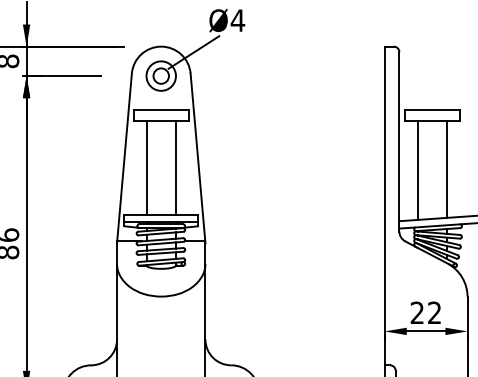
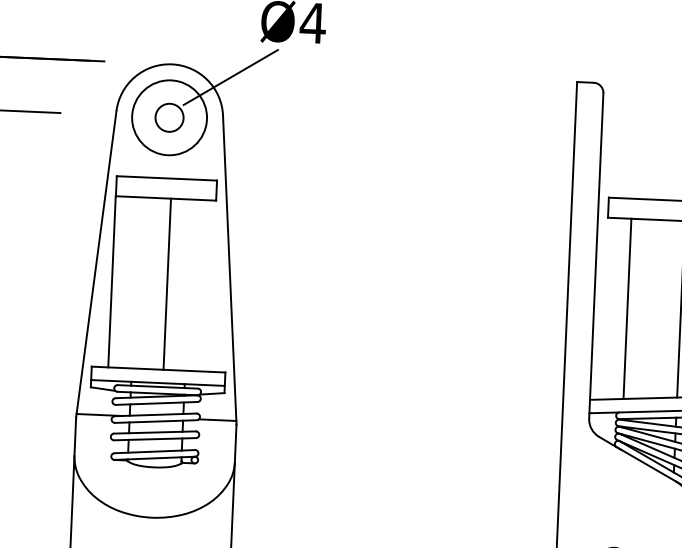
circle: (160, 75) -> (168, 116), size x1.4
line: (146, 167) -> (111, 281), moved
line: (175, 167) -> (166, 283), moved

